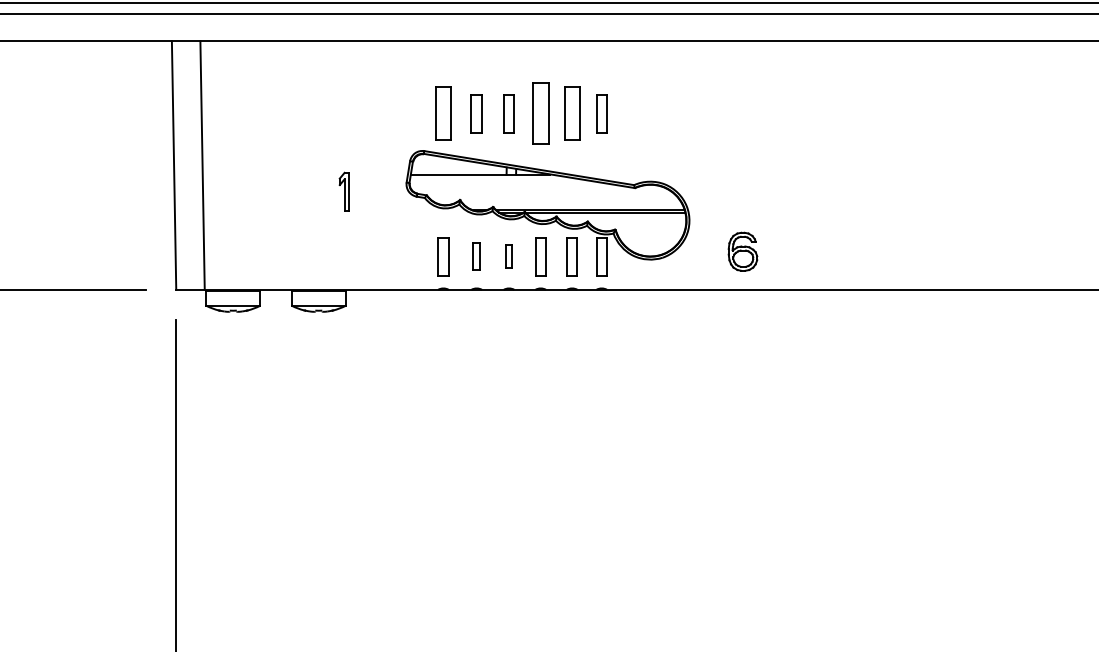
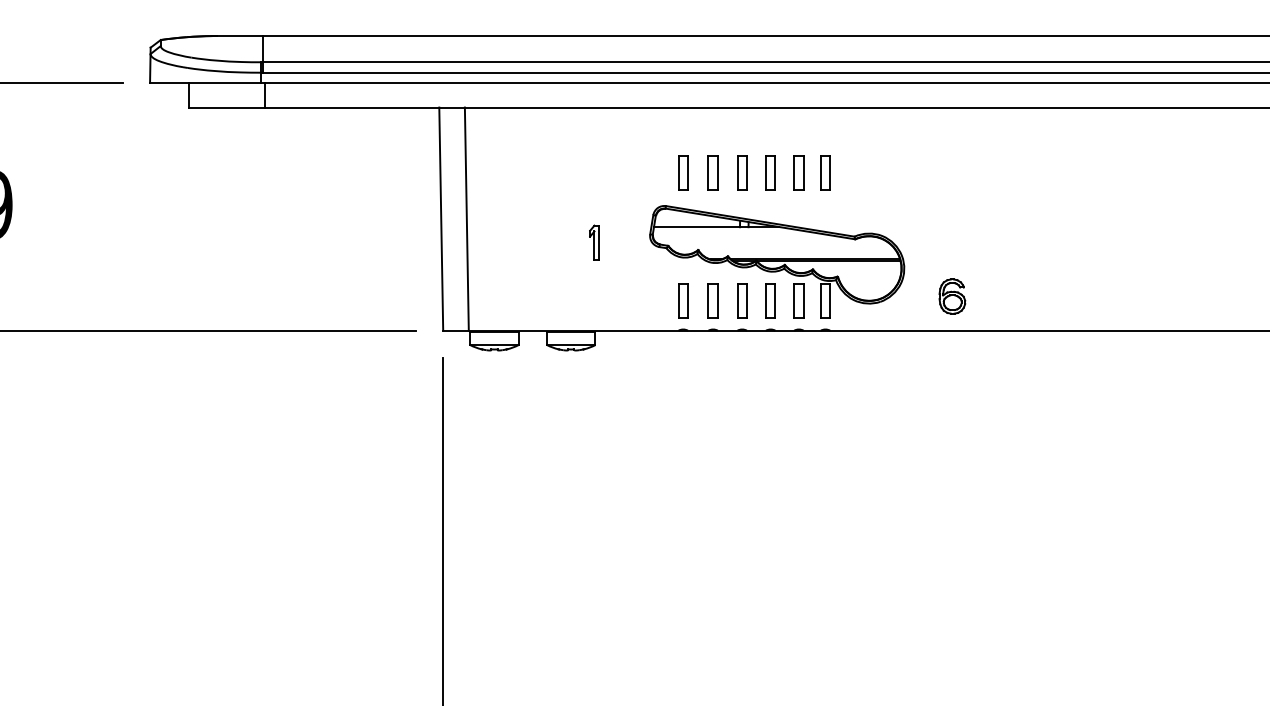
part: (443, 113) -> (683, 172), size x0.71
part: (540, 113) -> (770, 172), size x0.62
part: (571, 113) -> (798, 172), size x0.71
part: (475, 256) -> (712, 300), size x1.43
part: (509, 256) -> (742, 300), size x1.67

